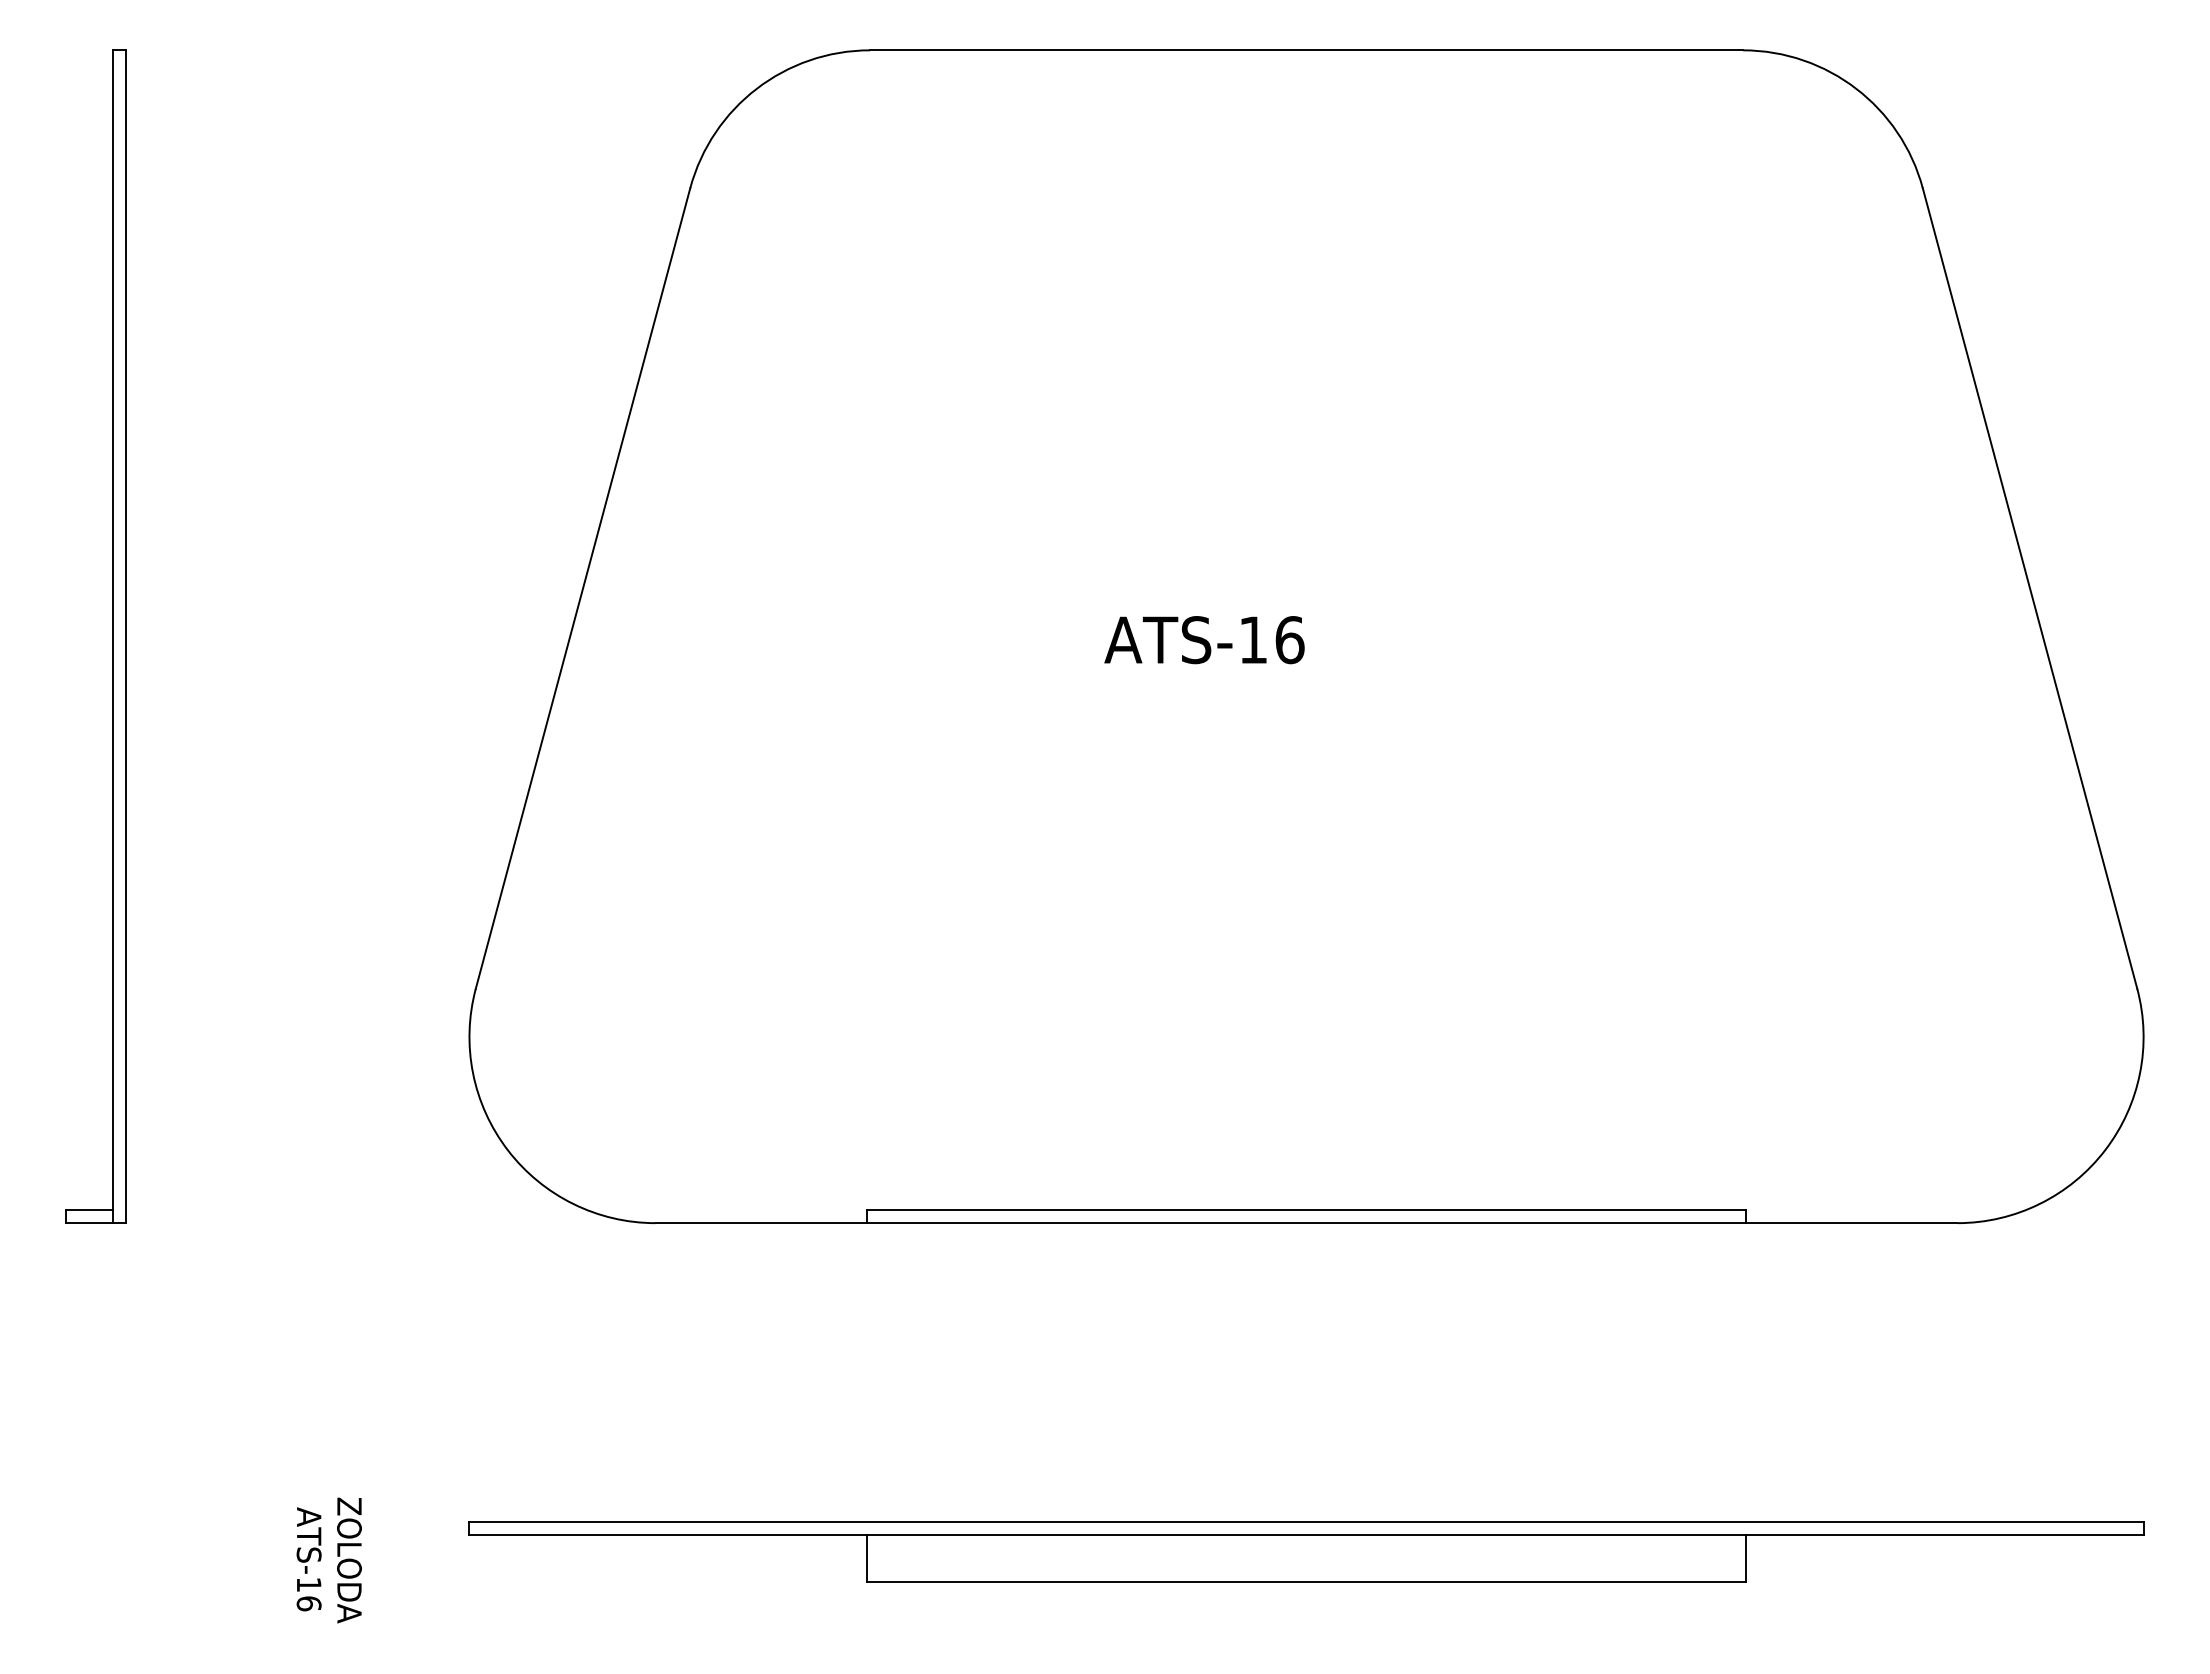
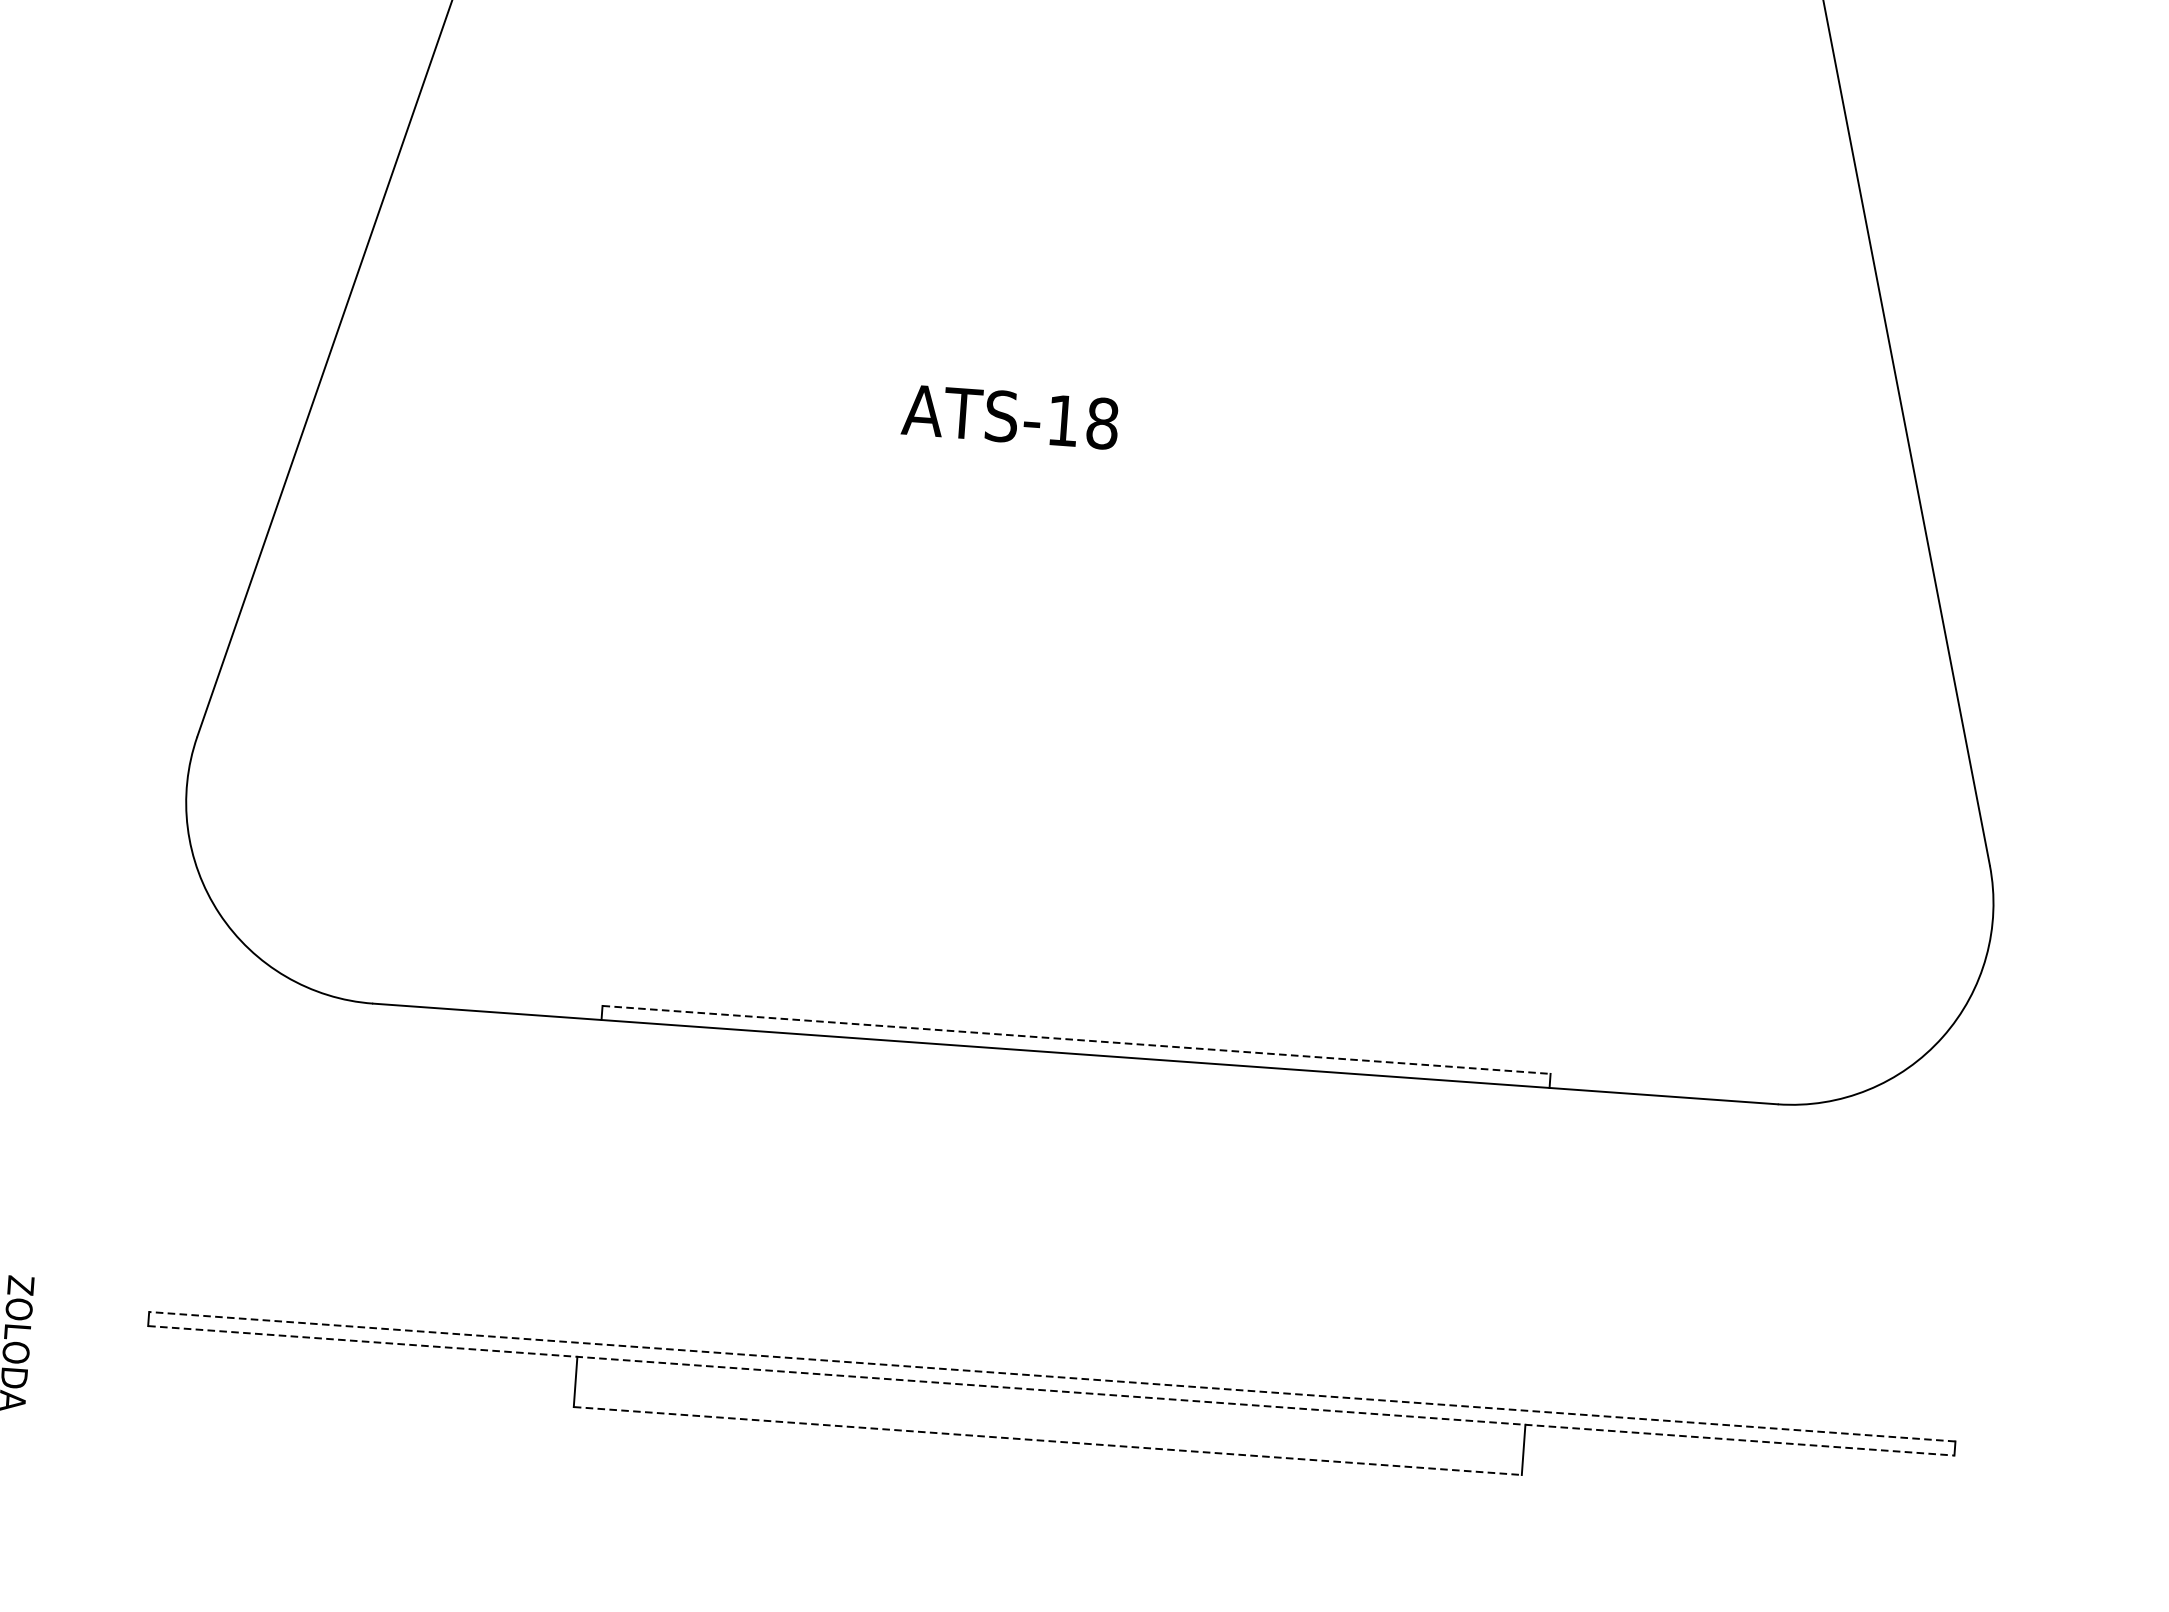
text: (1289, 640) -> (1102, 424), ATS-16 -> ATS-18
line: (1307, 1210) -> (1077, 1040), solid -> dashed
line: (1306, 1522) -> (1052, 1376), solid -> dashed
line: (1307, 1535) -> (1052, 1391), solid -> dashed
line: (1307, 1581) -> (1048, 1440), solid -> dashed

